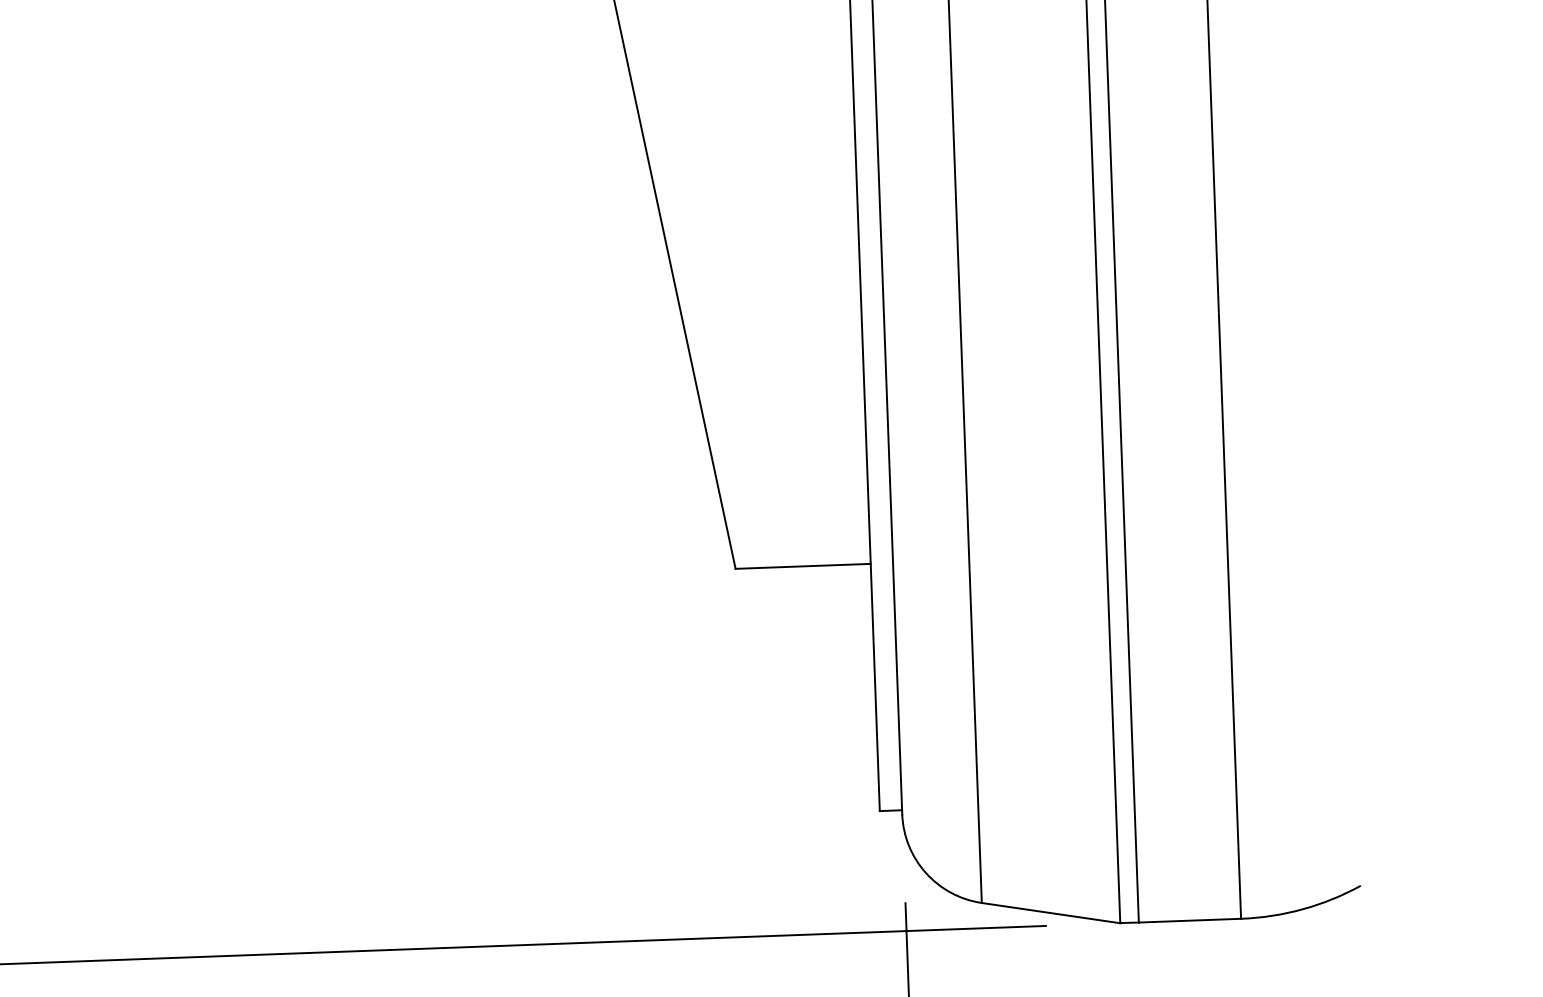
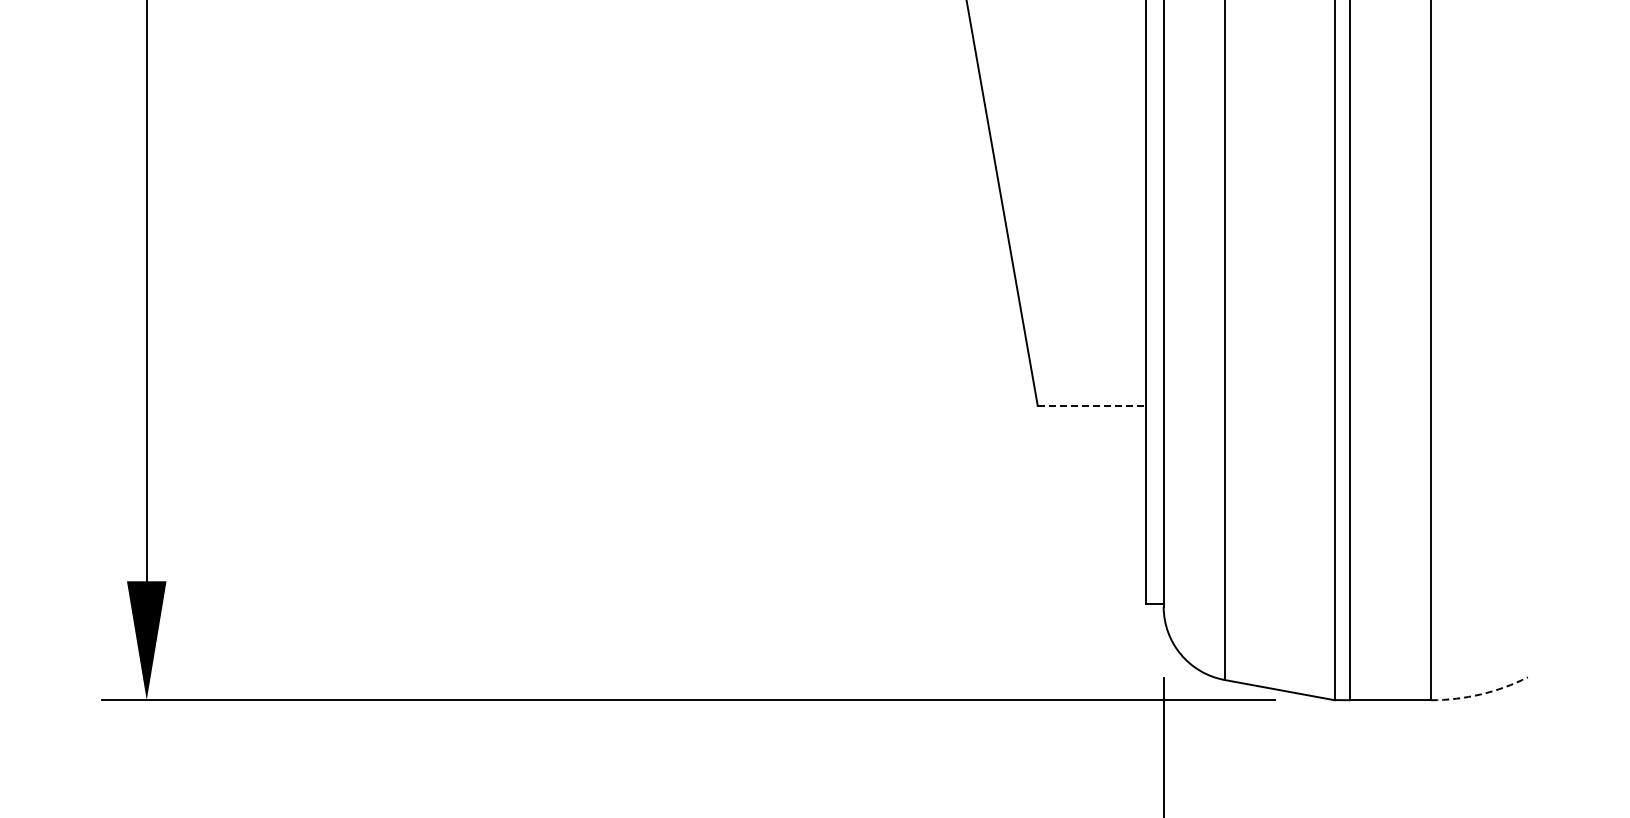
line: (804, 565) -> (1092, 405), solid -> dashed
arc: (1302, 909) -> (1480, 694), solid -> dashed

